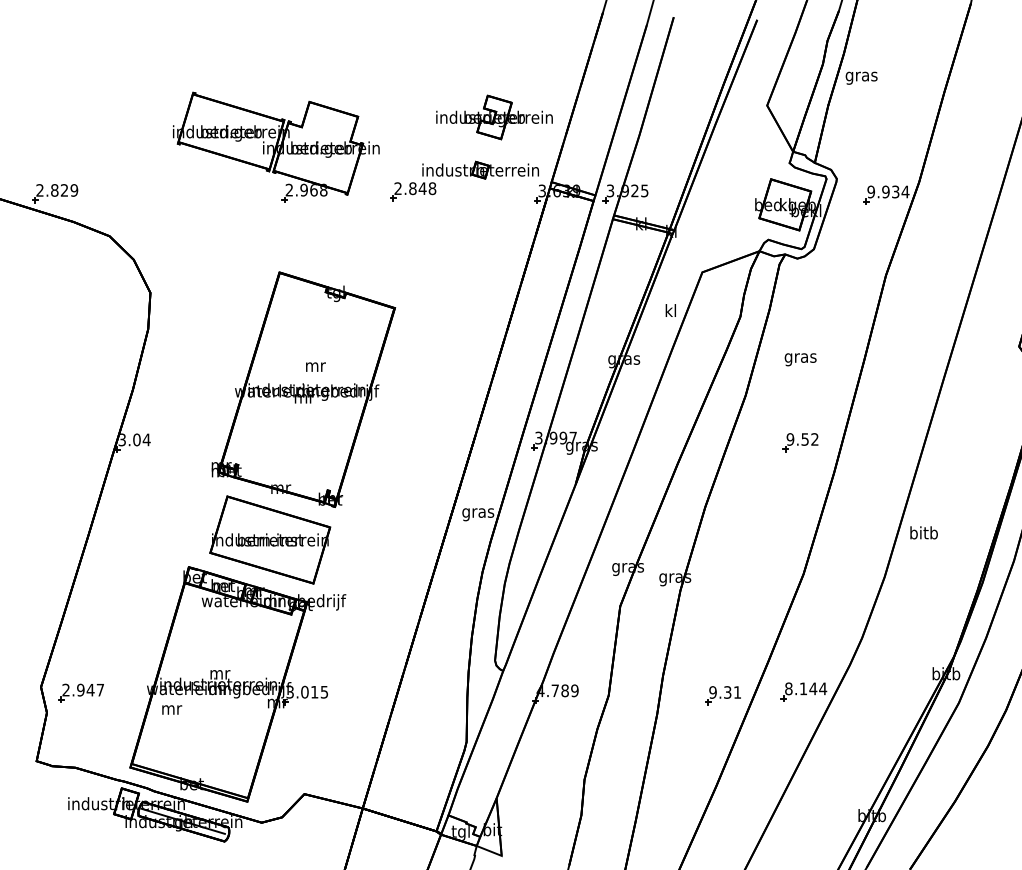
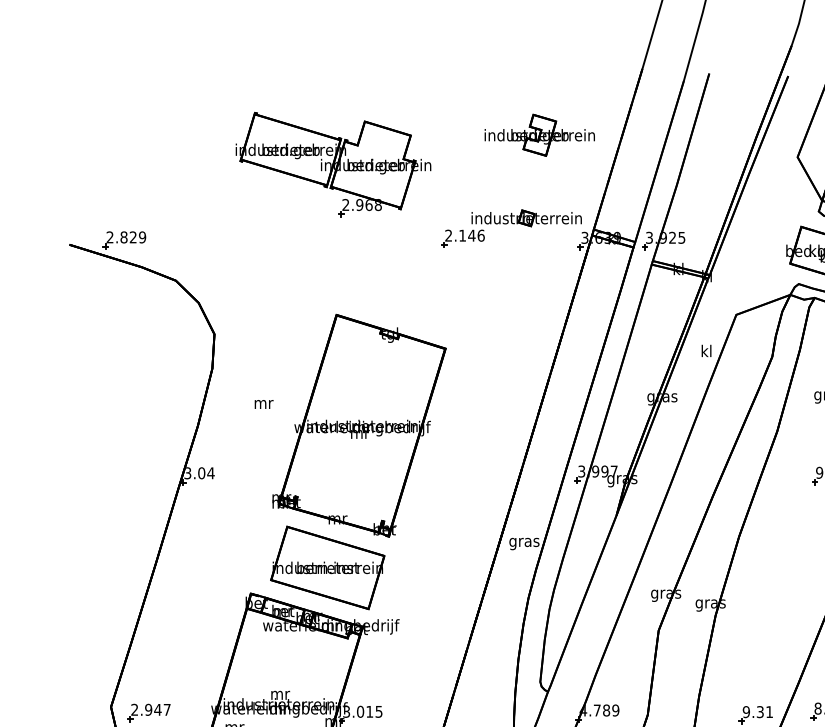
part: (494, 117) -> (539, 135), moved
part: (276, 146) -> (333, 163), moved
text: (422, 188) -> (471, 235), 2.848 -> 2.146
text: (315, 366) -> (263, 403), moved

